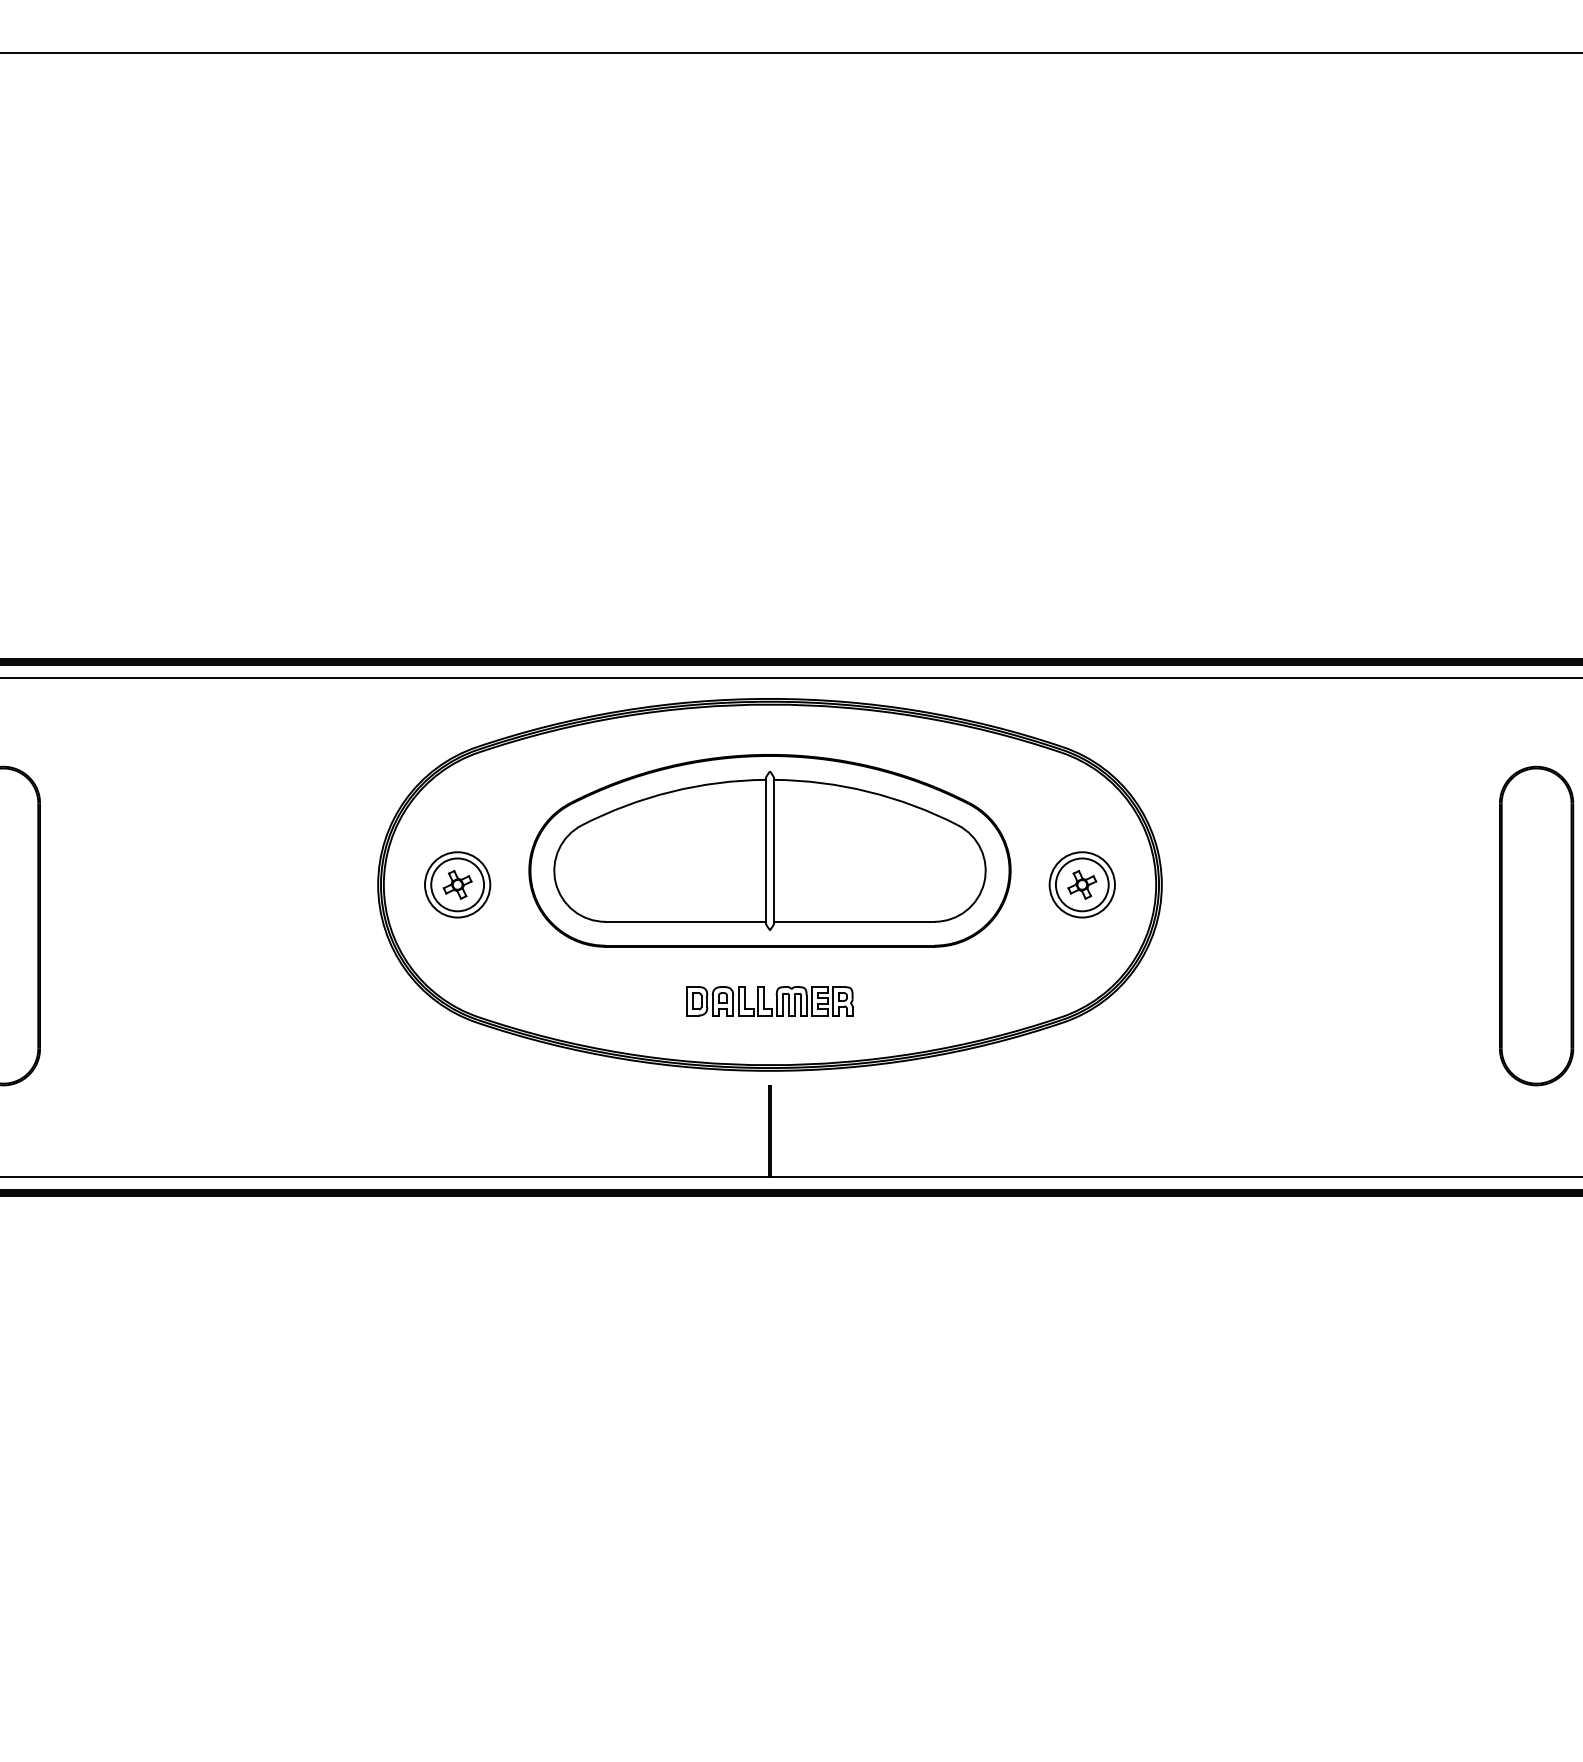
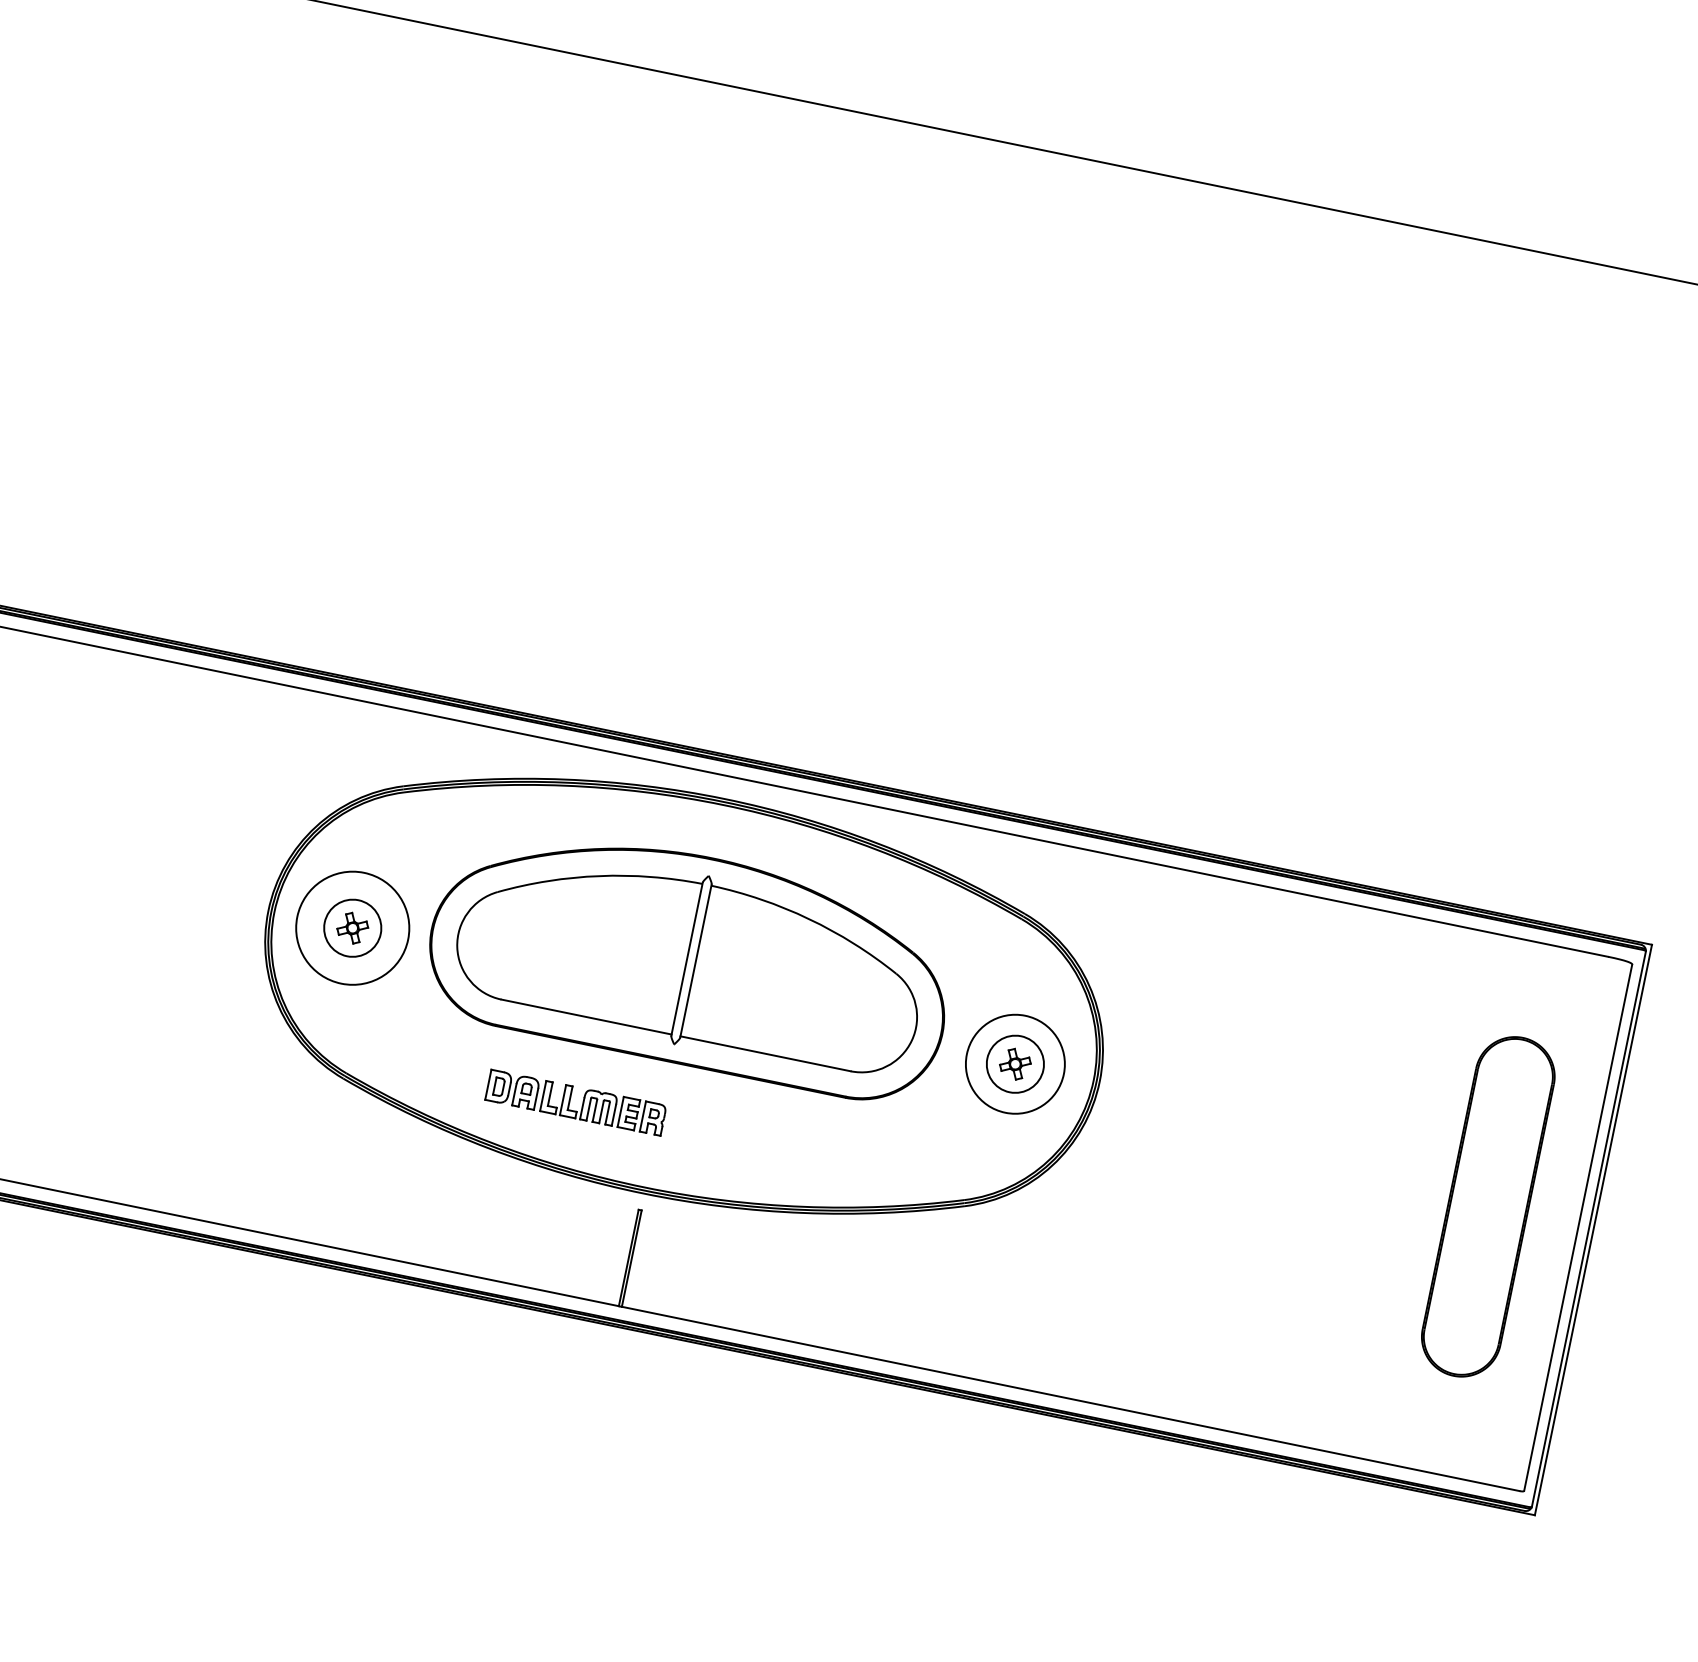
circle: (457, 884) -> (352, 927), size x1.6
circle: (1081, 884) -> (1014, 1063), size x1.4
part: (769, 1001) -> (575, 1102), moved

